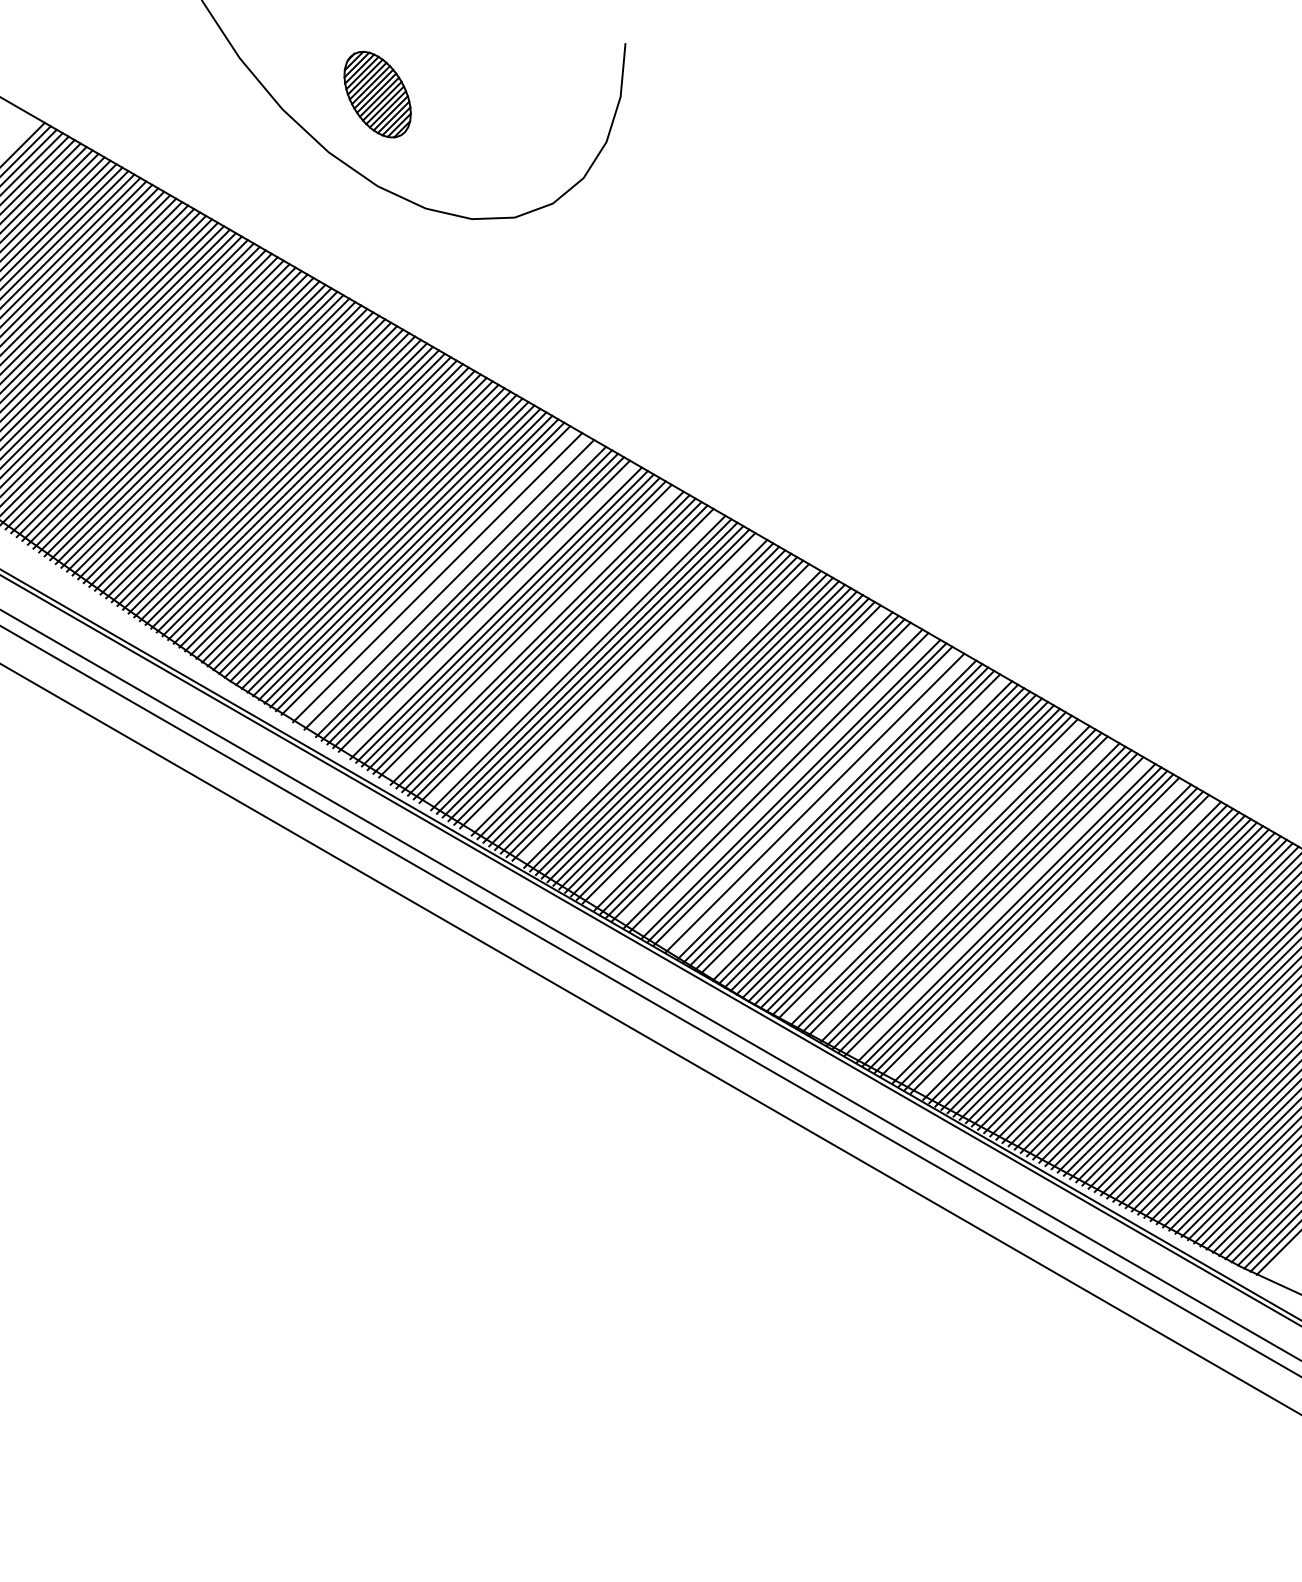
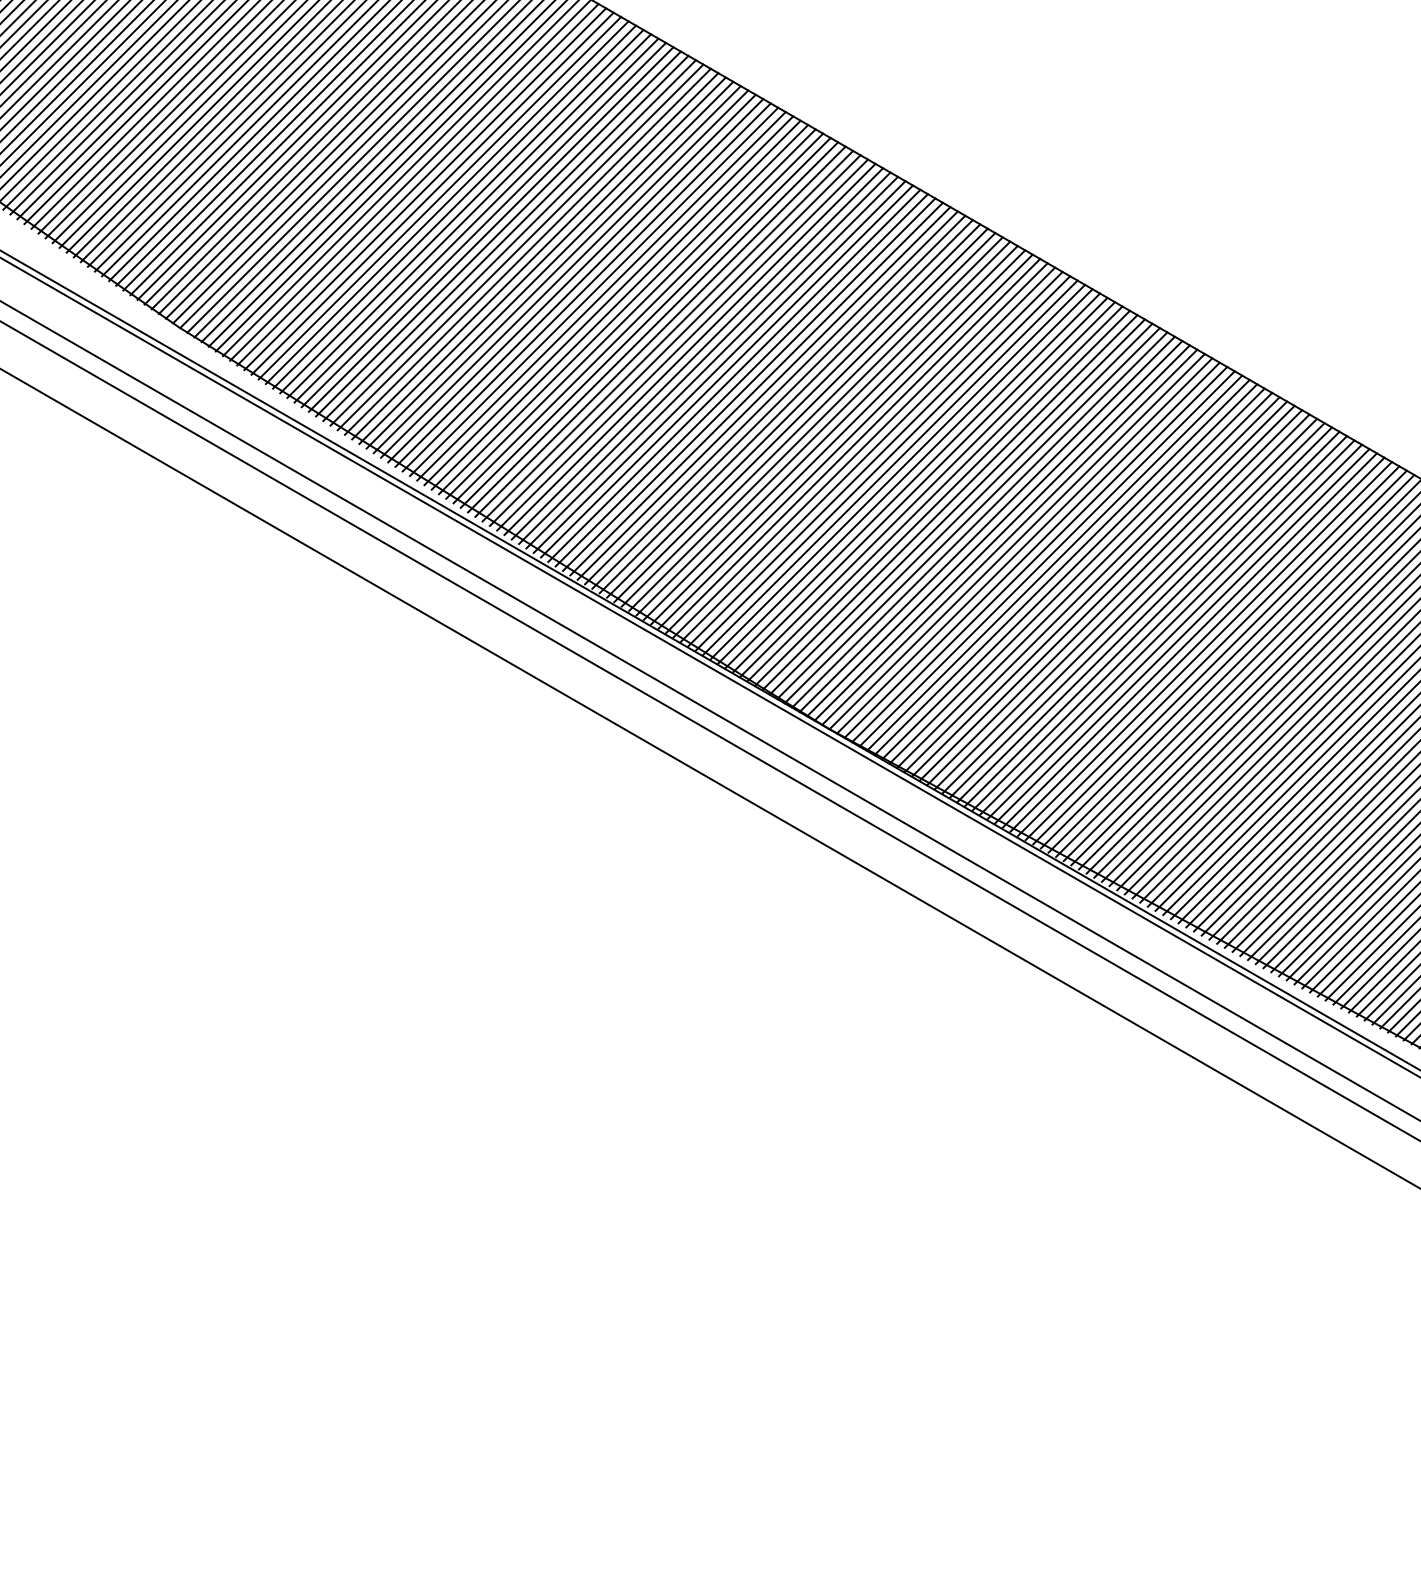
line: (431, 573) -> (432, 192), added
line: (443, 580) -> (447, 201), added
line: (455, 588) -> (462, 211), added
line: (489, 609) -> (504, 238), added
line: (530, 634) -> (556, 269), added
line: (572, 659) -> (608, 300), added
line: (613, 683) -> (660, 330), added
line: (666, 715) -> (726, 370), added
line: (737, 757) -> (815, 423), added
line: (767, 775) -> (853, 446), added
line: (784, 785) -> (874, 458), added
line: (808, 799) -> (904, 476), added
line: (820, 806) -> (919, 485), added
line: (856, 827) -> (964, 511), added
line: (933, 872) -> (1061, 567), added
line: (963, 889) -> (1098, 589), added
line: (999, 909) -> (1144, 614), added
line: (1035, 930) -> (1189, 640), added
line: (1066, 947) -> (1228, 661), added

